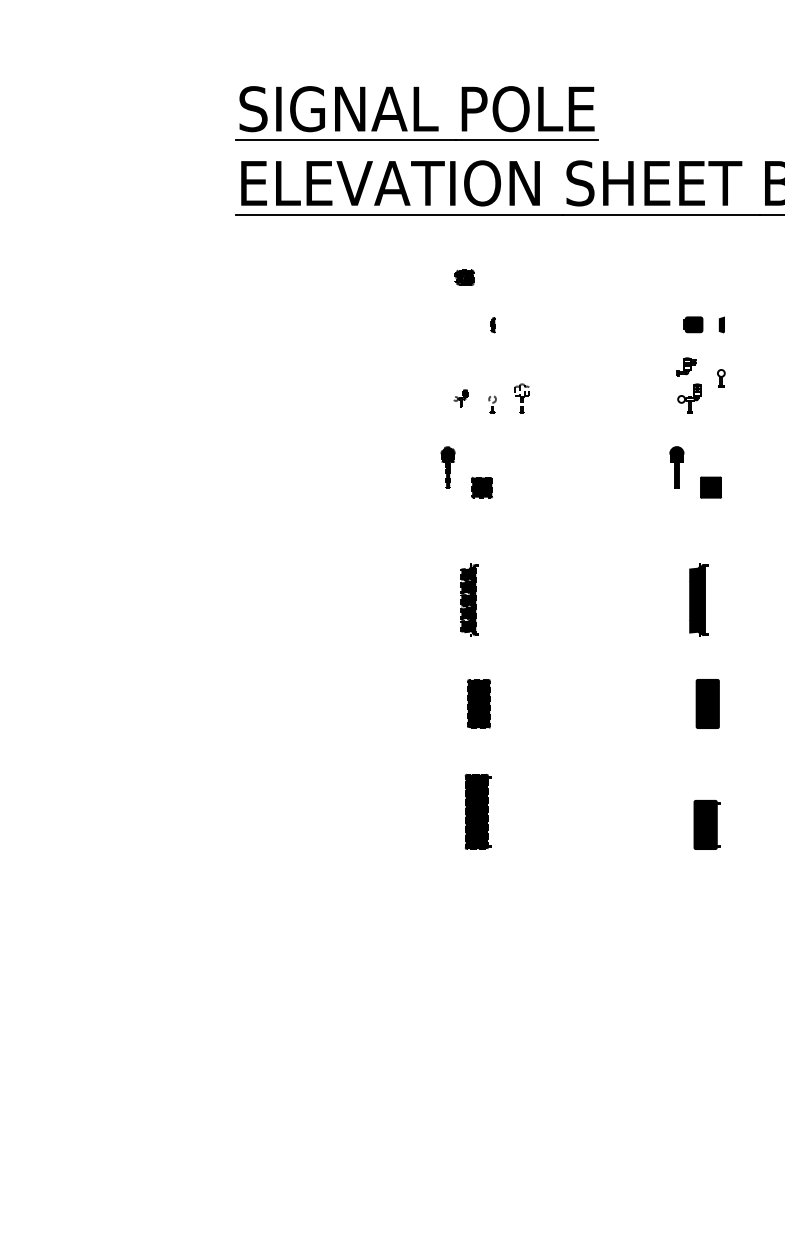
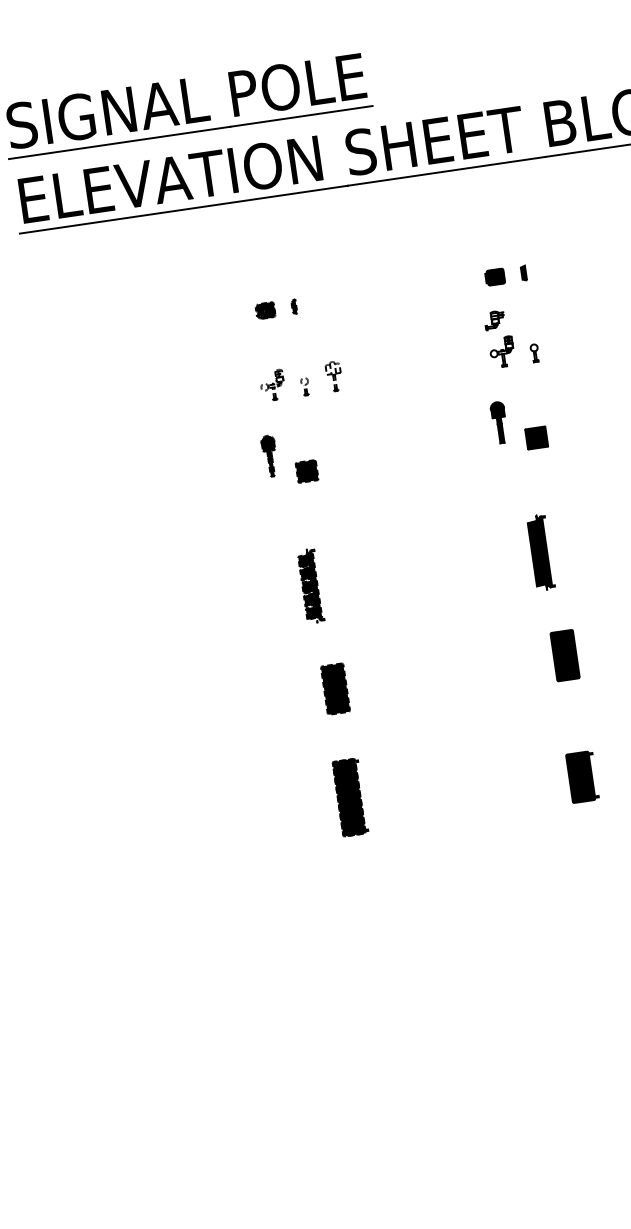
part: (464, 277) -> (265, 310), moved
part: (721, 378) -> (535, 353), moved
part: (460, 398) -> (272, 385), size x1.67

